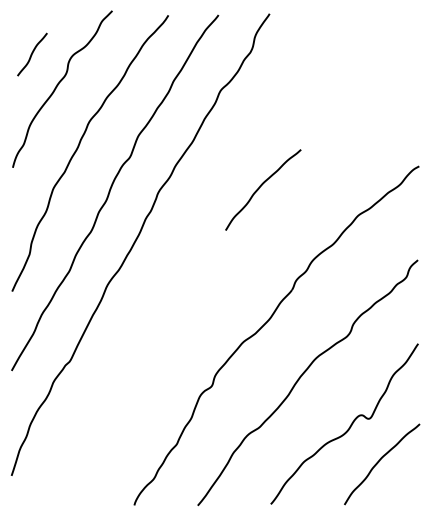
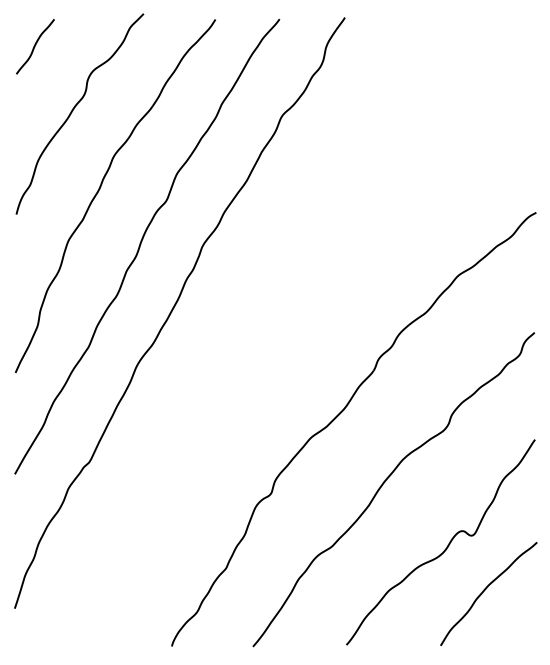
curve: (32, 54) -> (35, 46), moved
curve: (260, 187) -> (333, 239), removed

